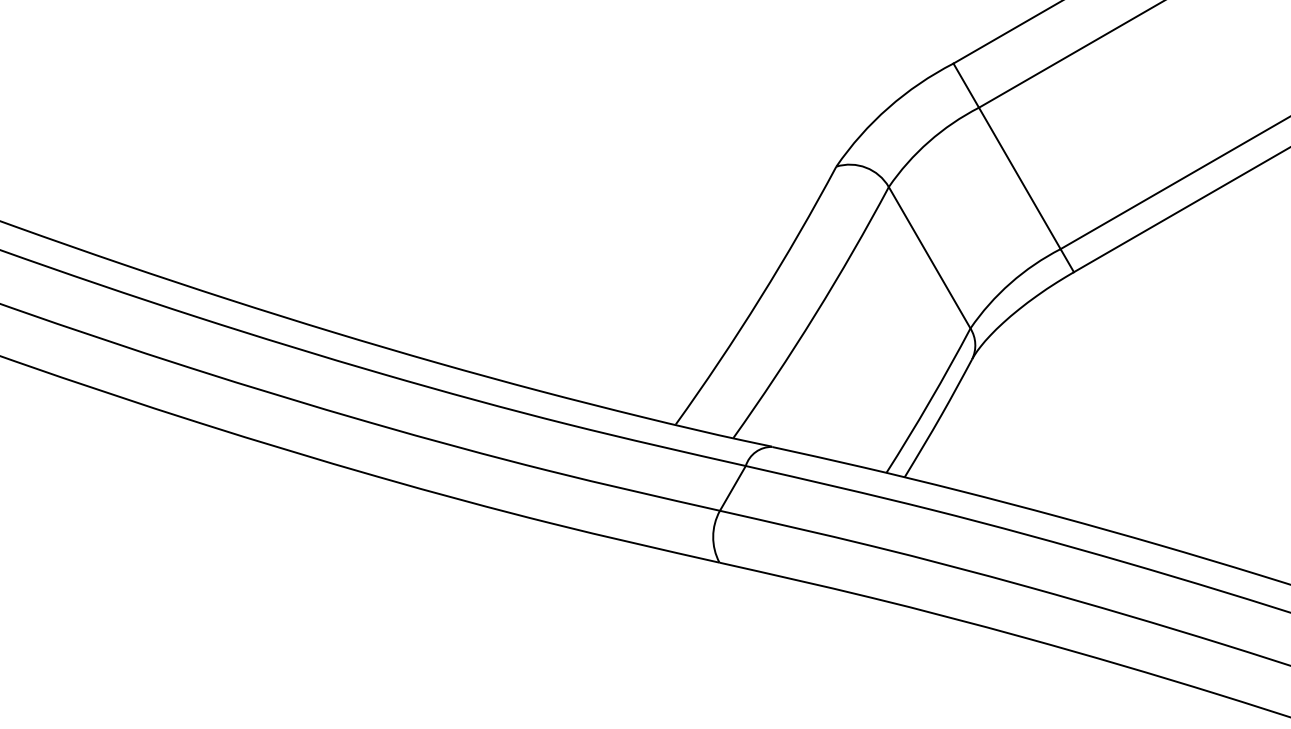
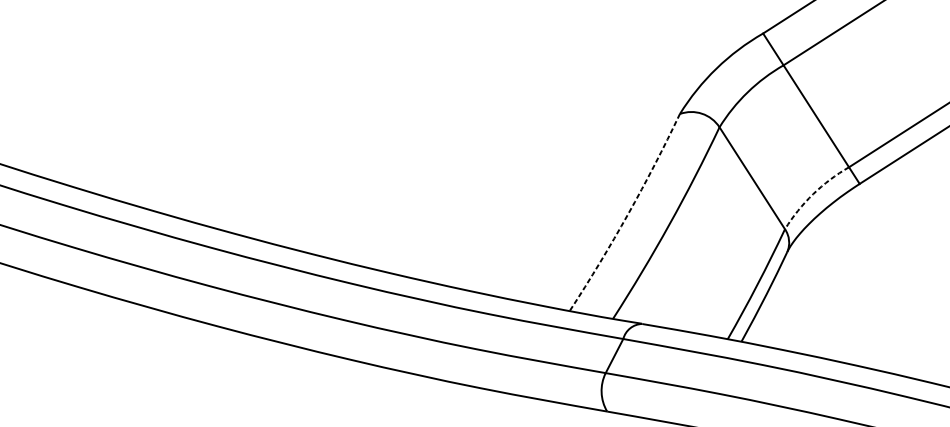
arc: (1010, 283) -> (813, 194), solid -> dashed
arc: (760, 298) -> (628, 214), solid -> dashed

